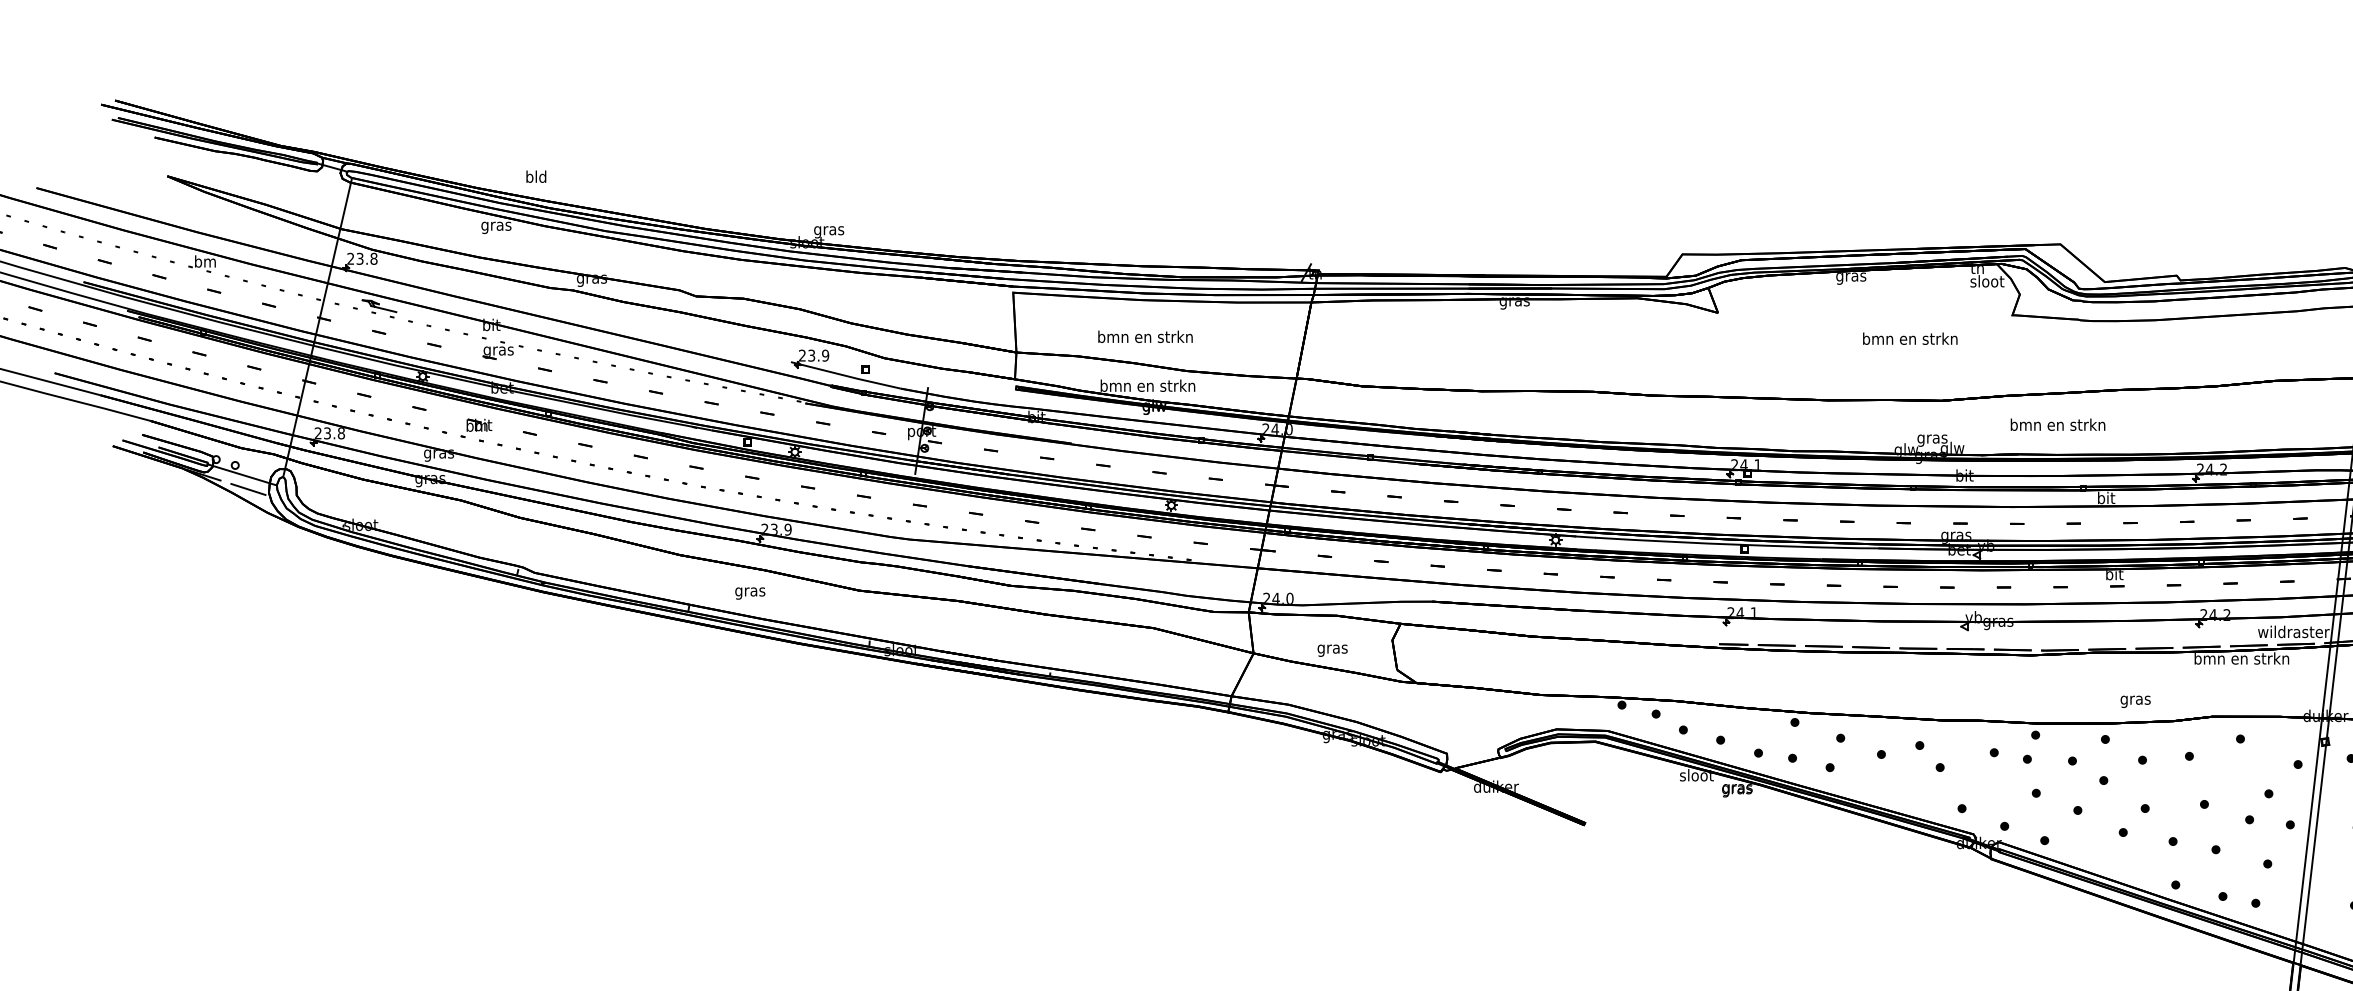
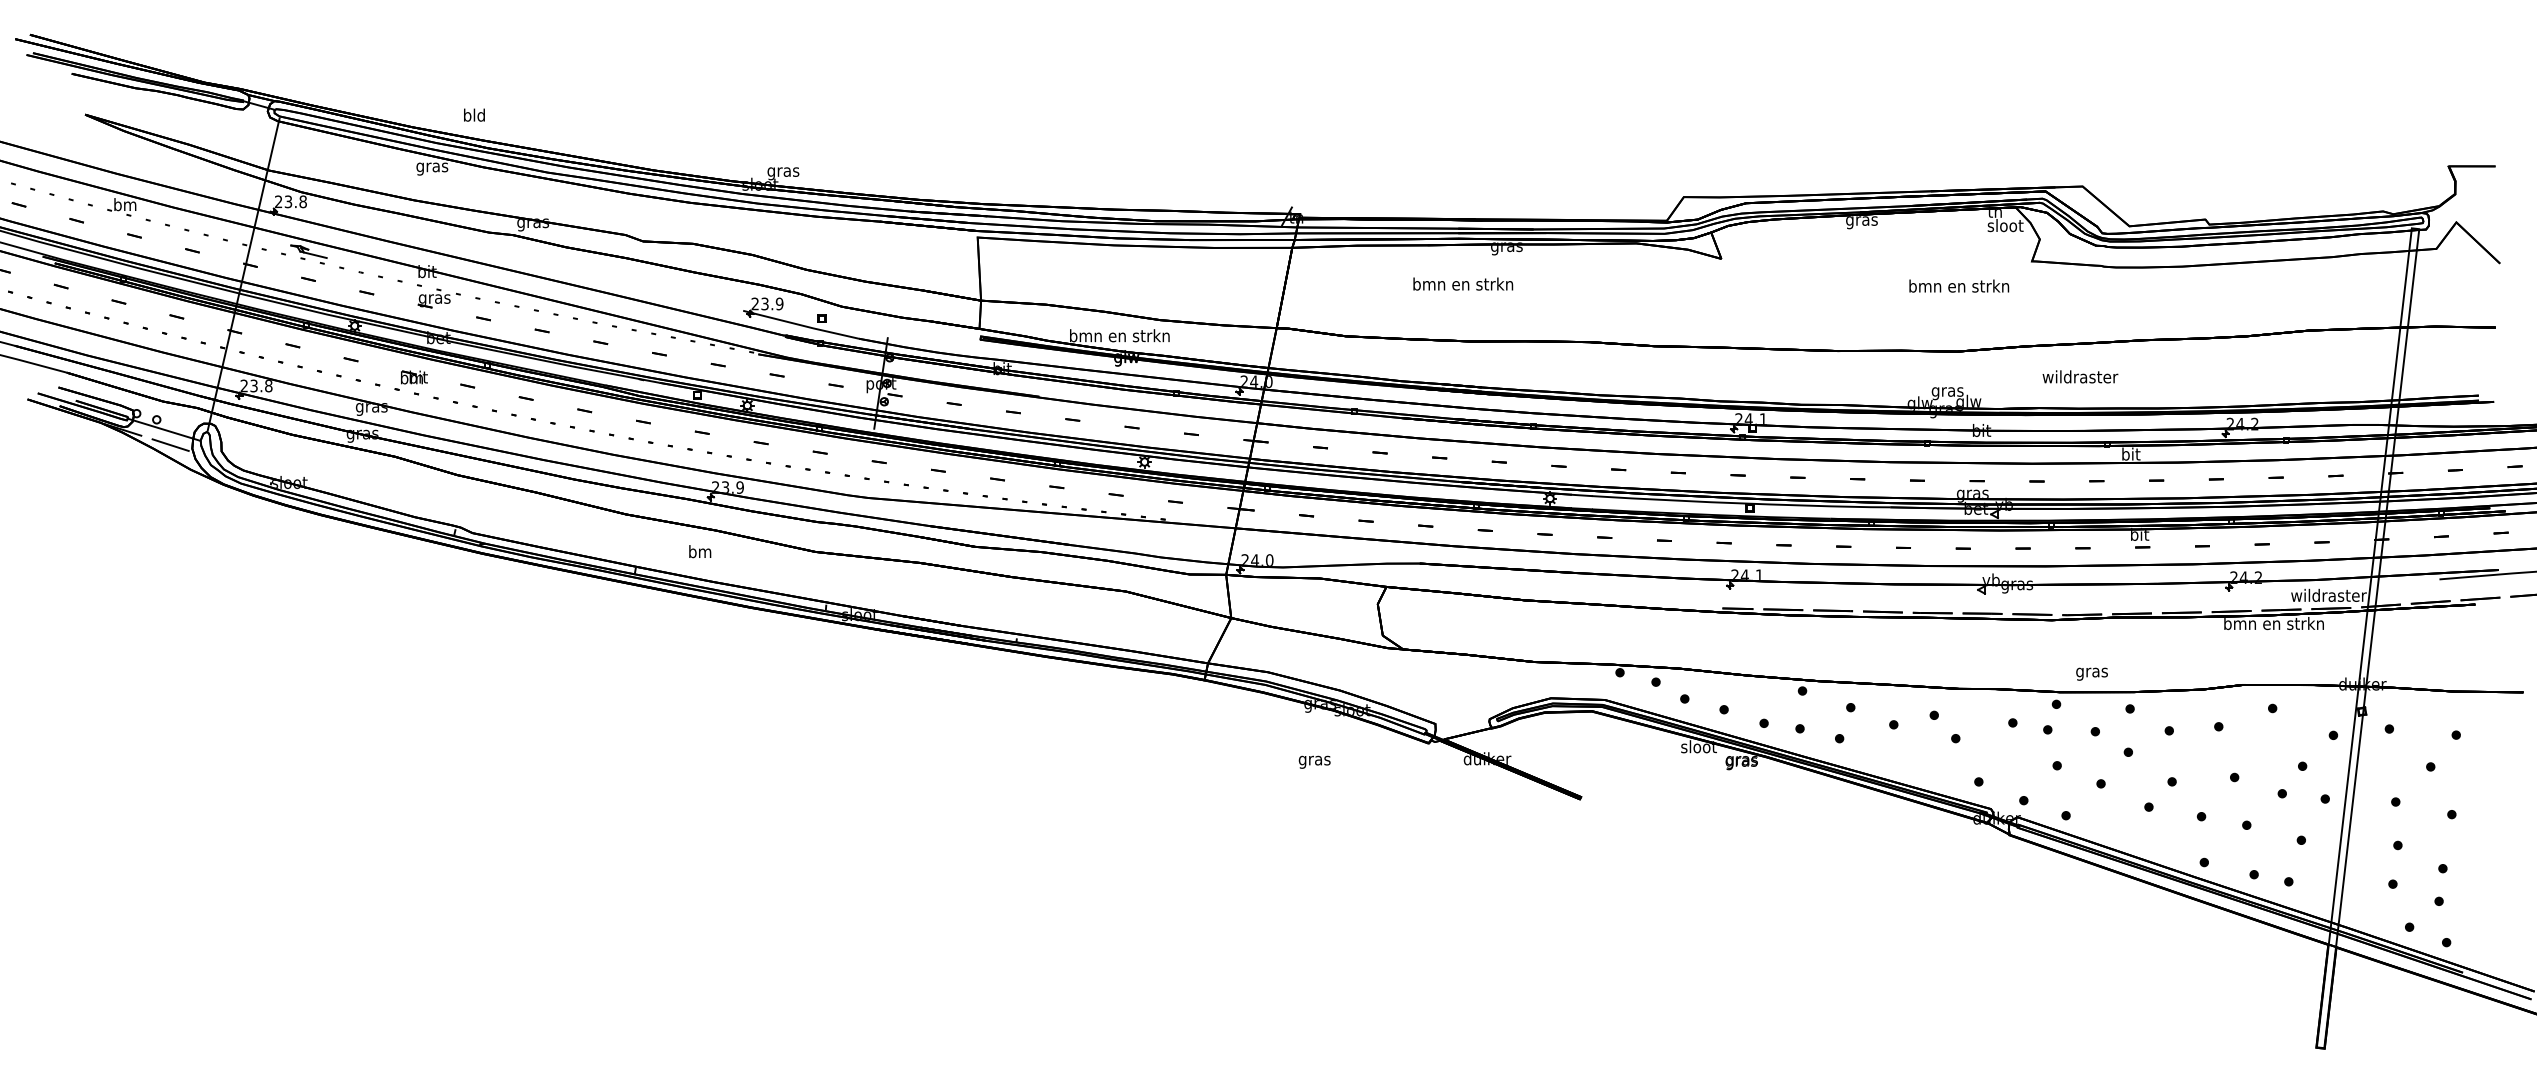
text: (1145, 336) -> (1463, 283), moved
text: (1910, 338) -> (1959, 285), moved
text: (2057, 424) -> (2079, 376), bmn en strkn -> wildraster
text: (750, 592) -> (700, 553), gras -> bm
text: (1332, 649) -> (1314, 761), moved
text: (2135, 701) -> (2091, 673), moved

